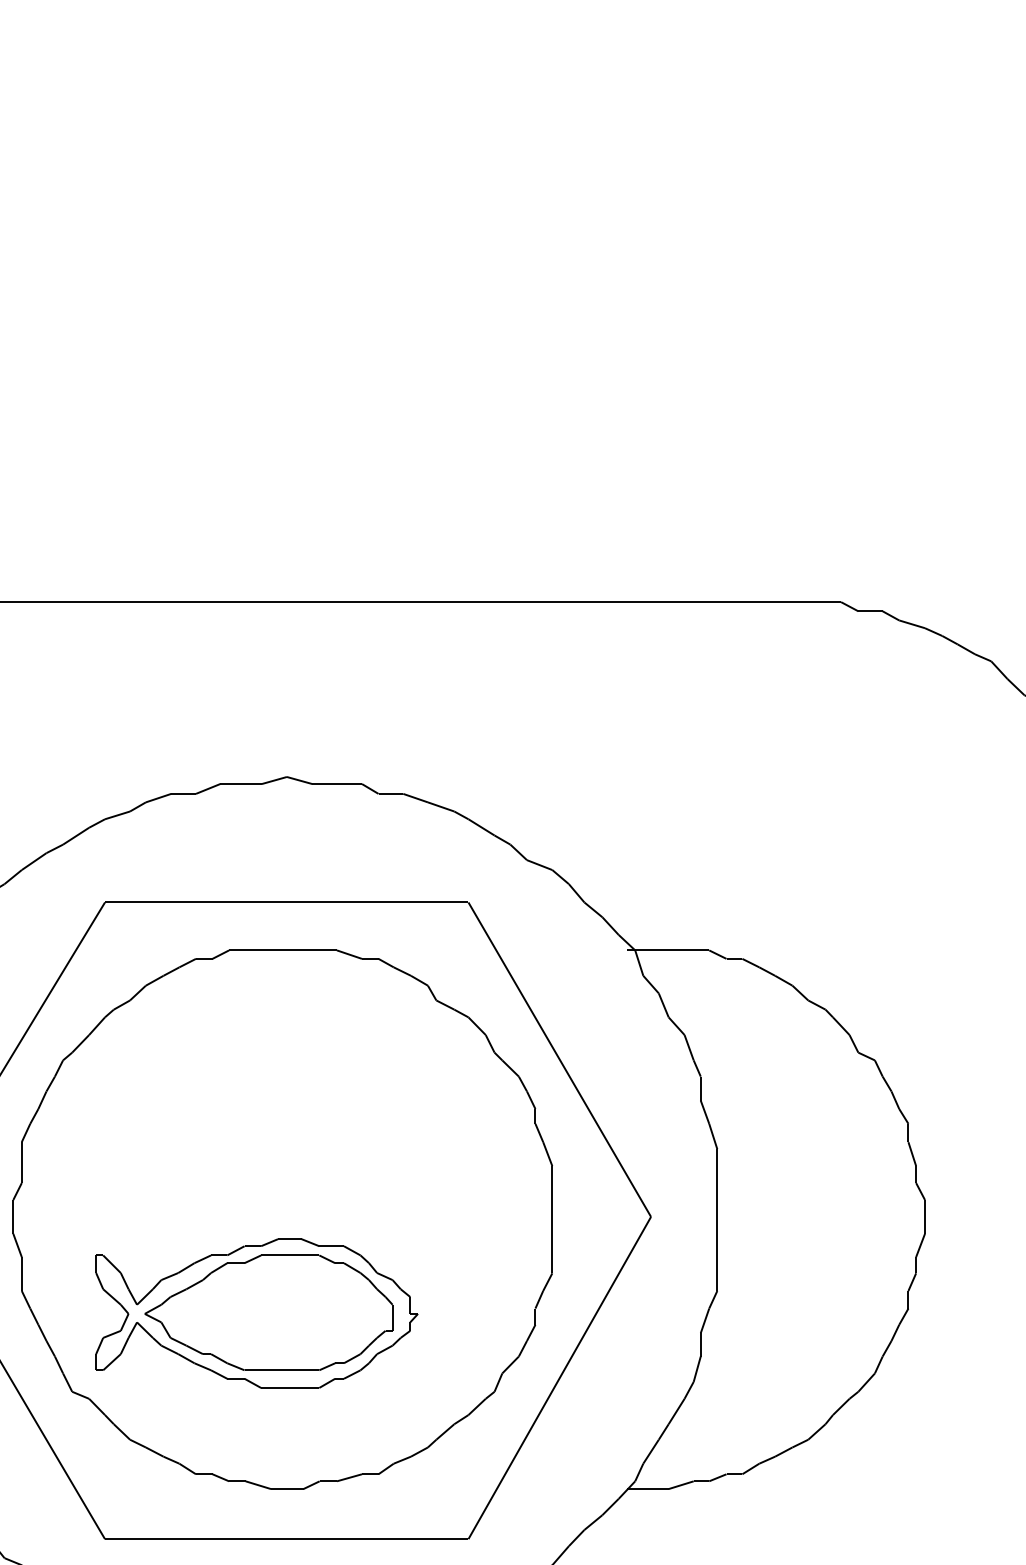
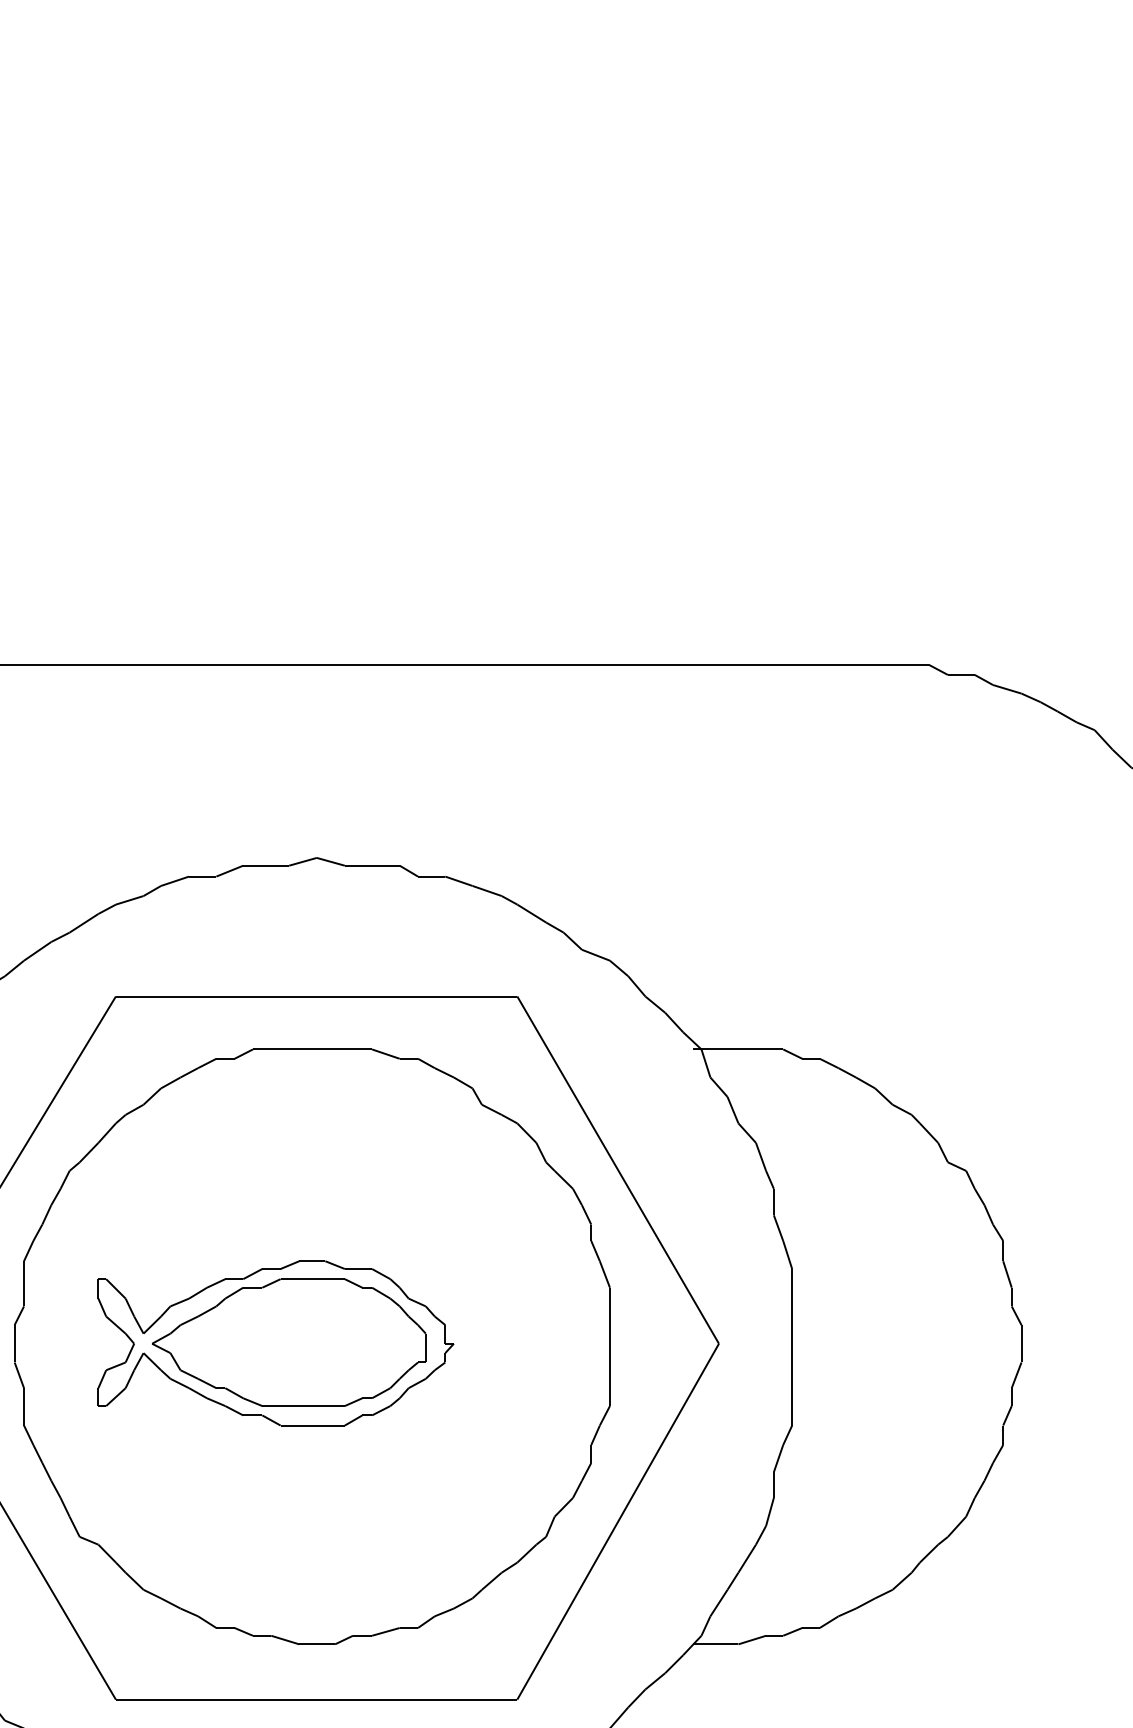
part: (256, 1313) -> (275, 1343), moved

